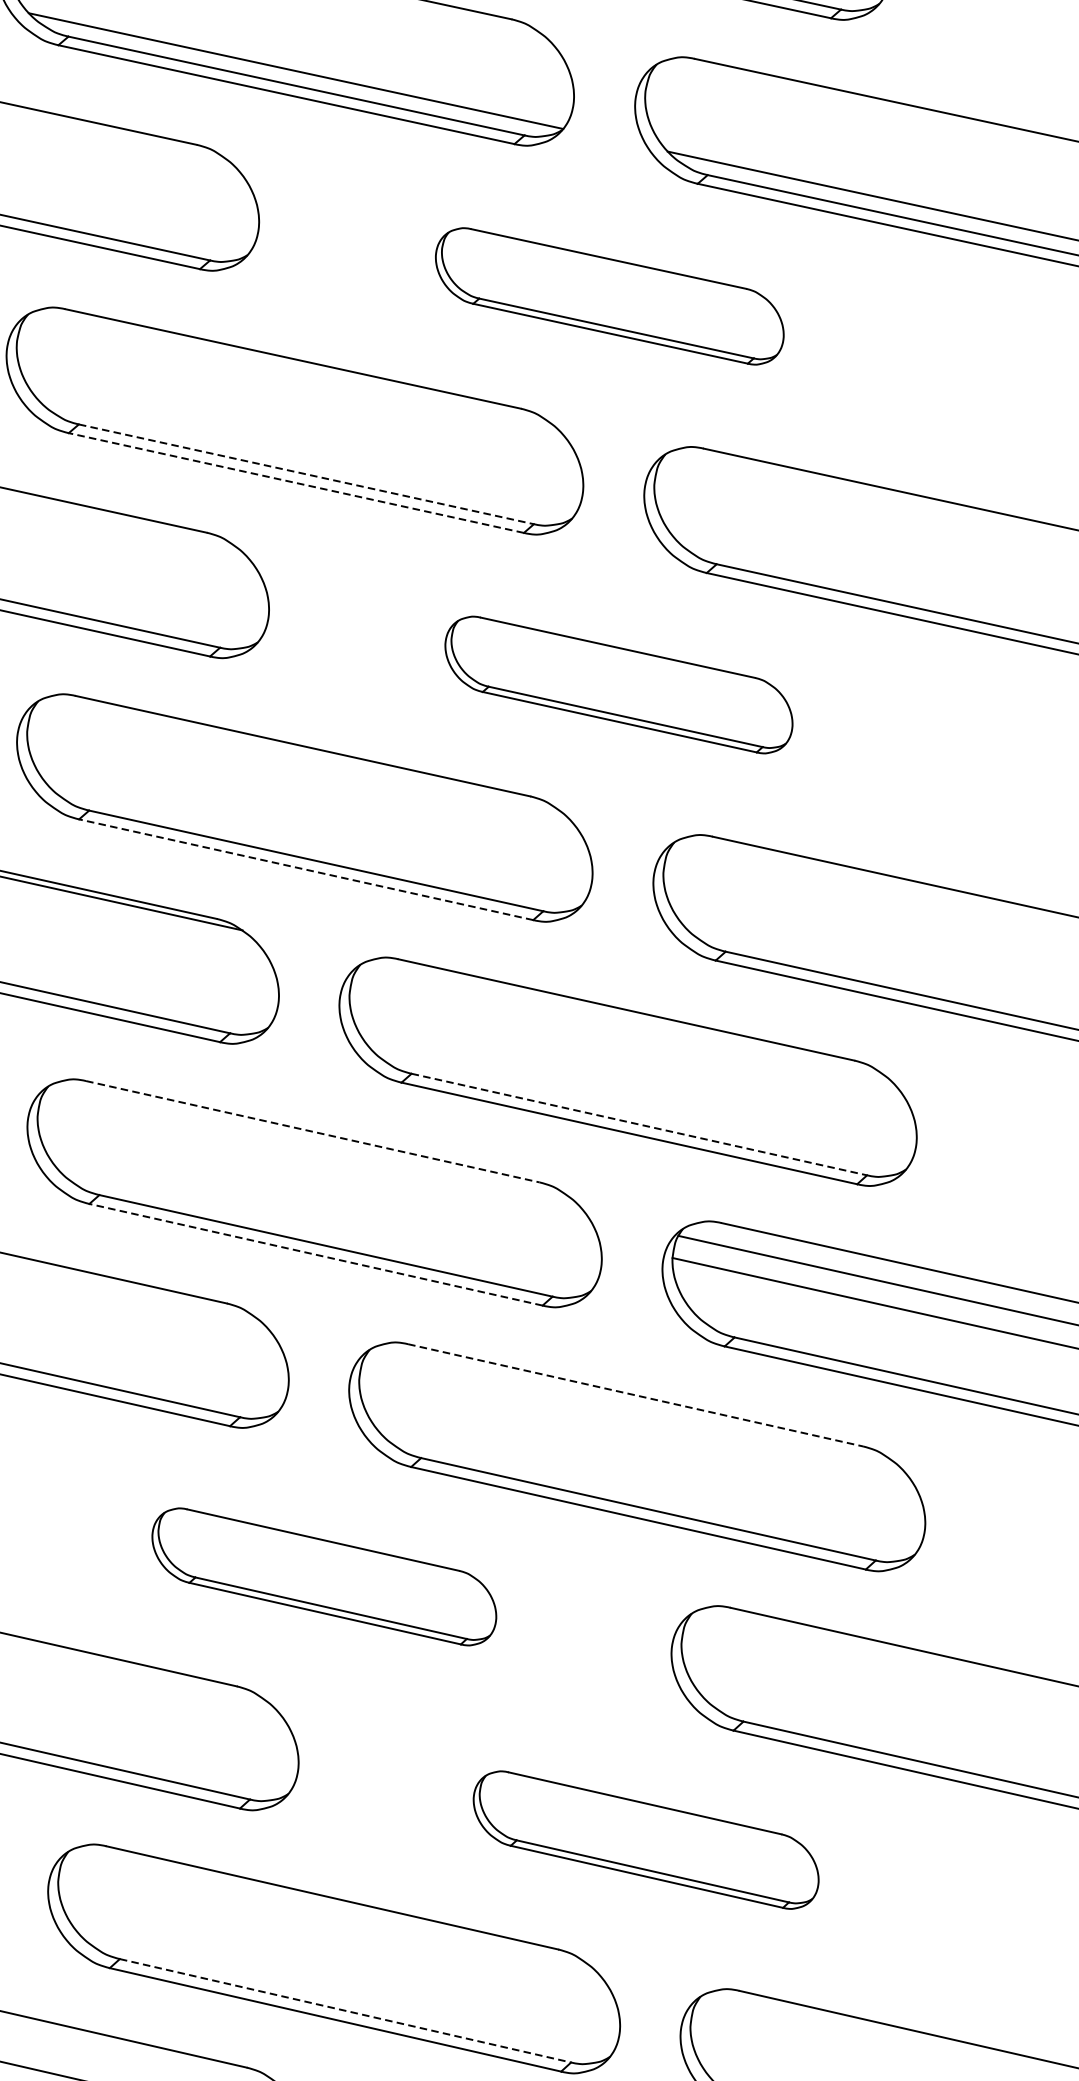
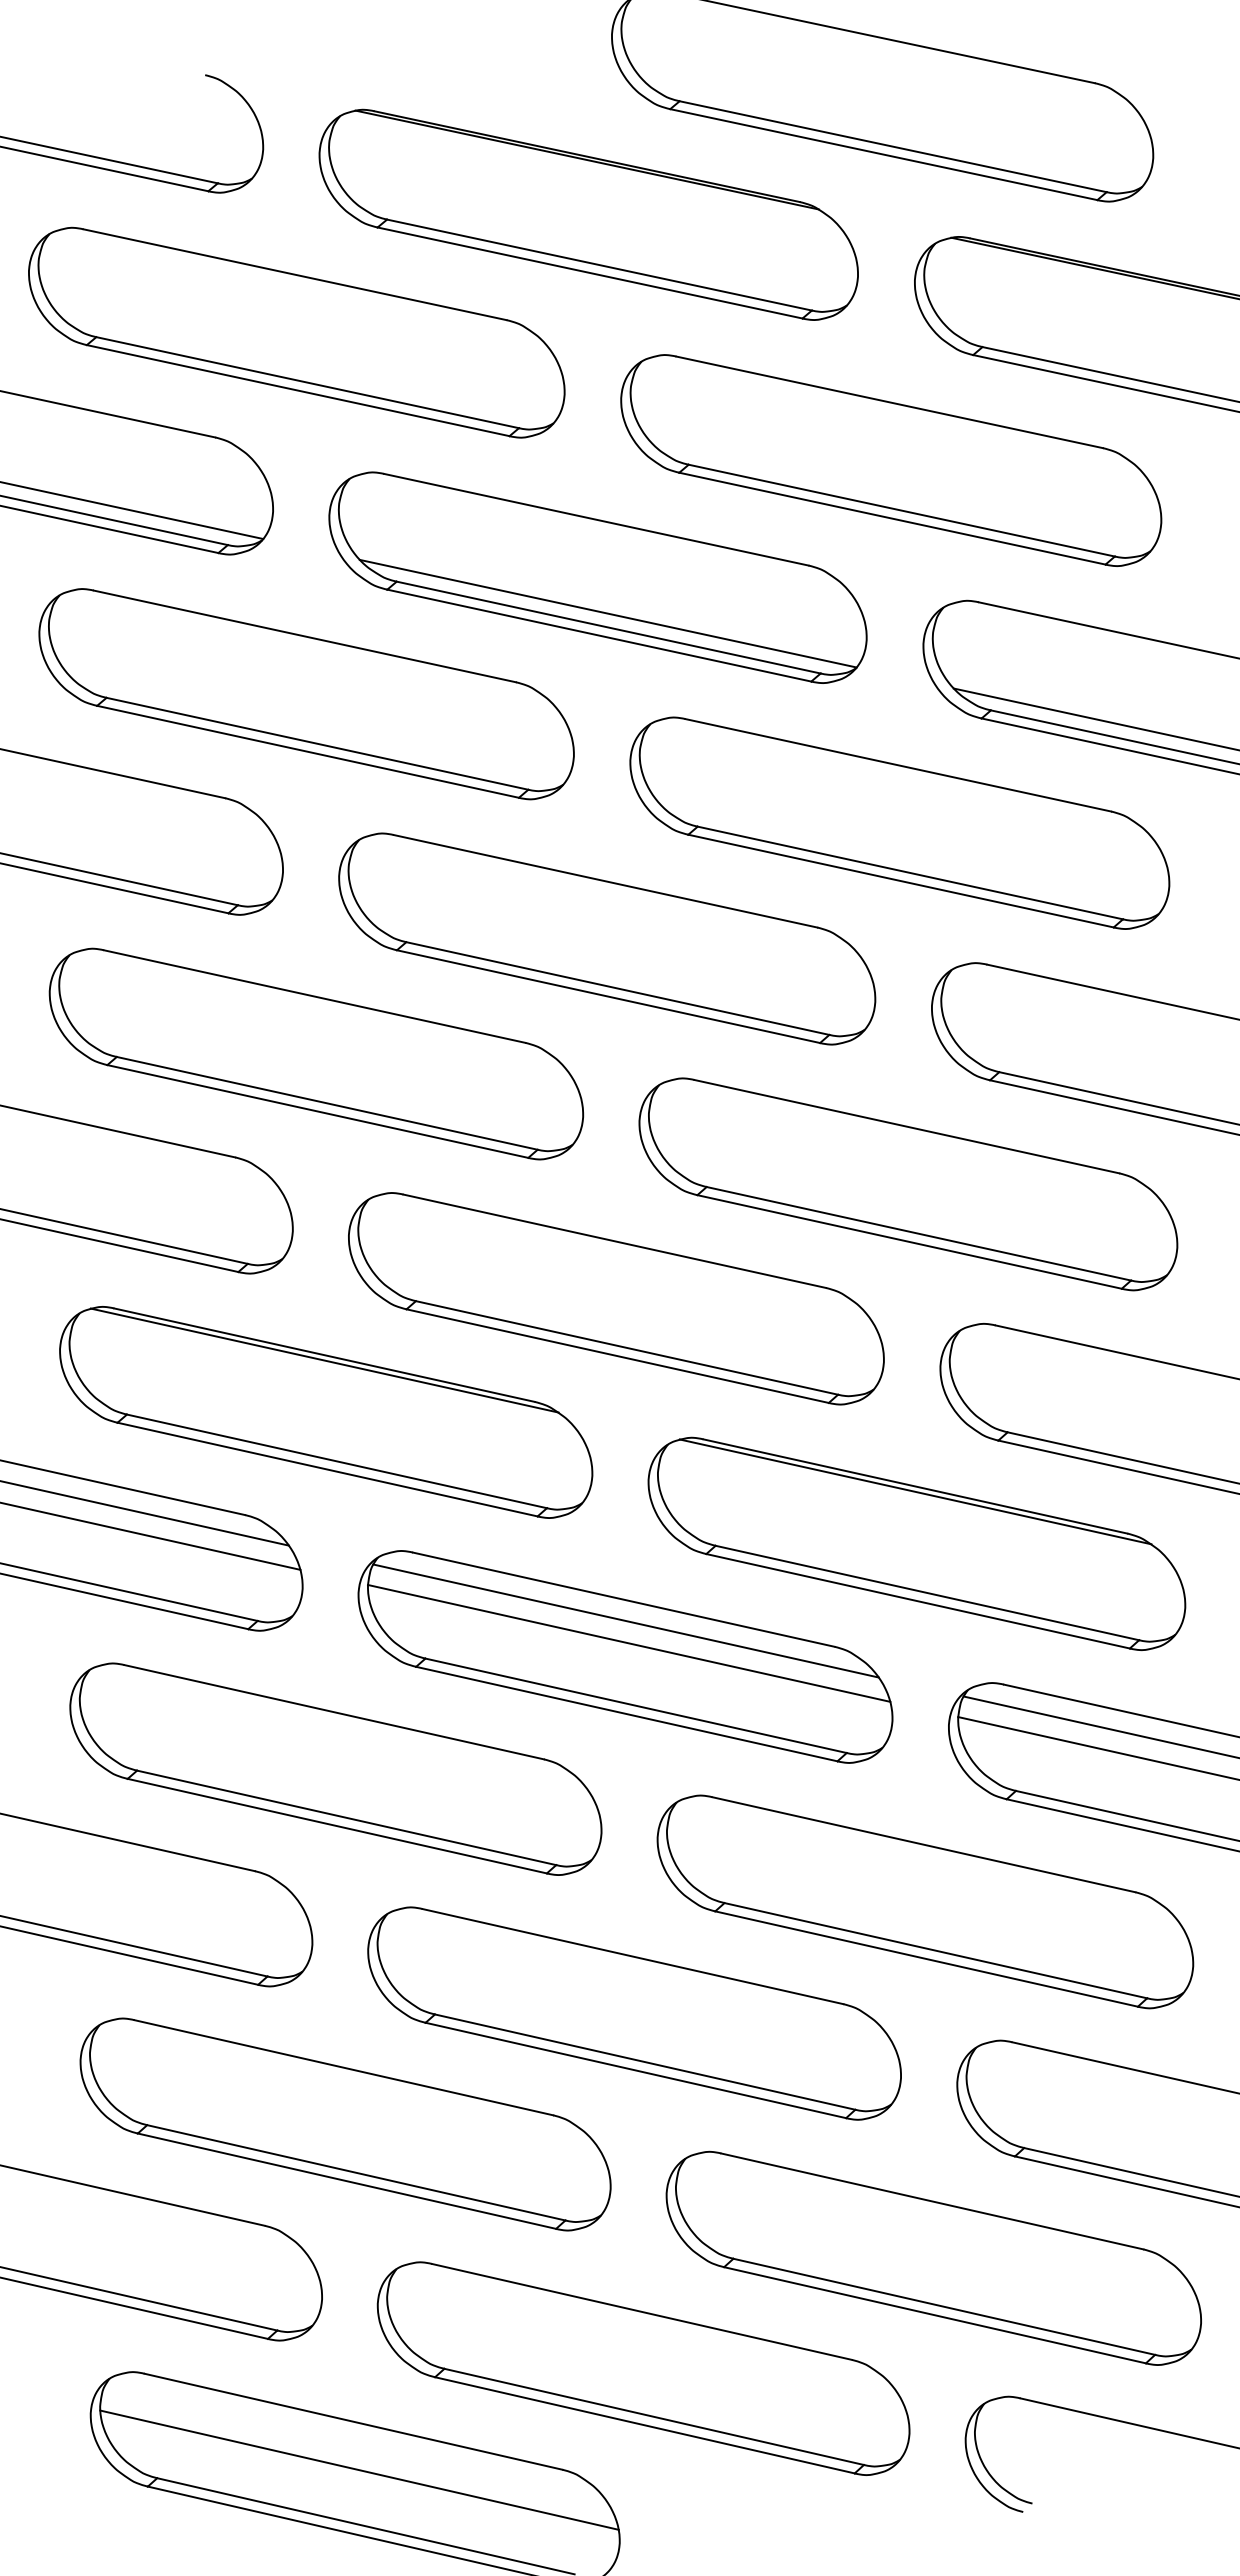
part: (609, 295) -> (899, 822), size x1.67
line: (306, 474) -> (617, 988), dashed -> solid
line: (296, 482) -> (608, 996), dashed -> solid
part: (619, 685) -> (908, 1184), size x1.67
line: (306, 870) -> (617, 1356), dashed -> solid
line: (626, 1015) -> (915, 1491), added
line: (639, 1125) -> (927, 1593), dashed -> solid
line: (313, 1131) -> (624, 1599), dashed -> solid
line: (314, 1154) -> (625, 1620), added
line: (318, 1177) -> (629, 1642), added
line: (315, 1255) -> (626, 1714), dashed -> solid
line: (635, 1395) -> (923, 1844), dashed -> solid
part: (324, 1576) -> (634, 2013), size x1.67
part: (645, 1839) -> (933, 2257), size x1.67
line: (345, 2011) -> (654, 2417), dashed -> solid

